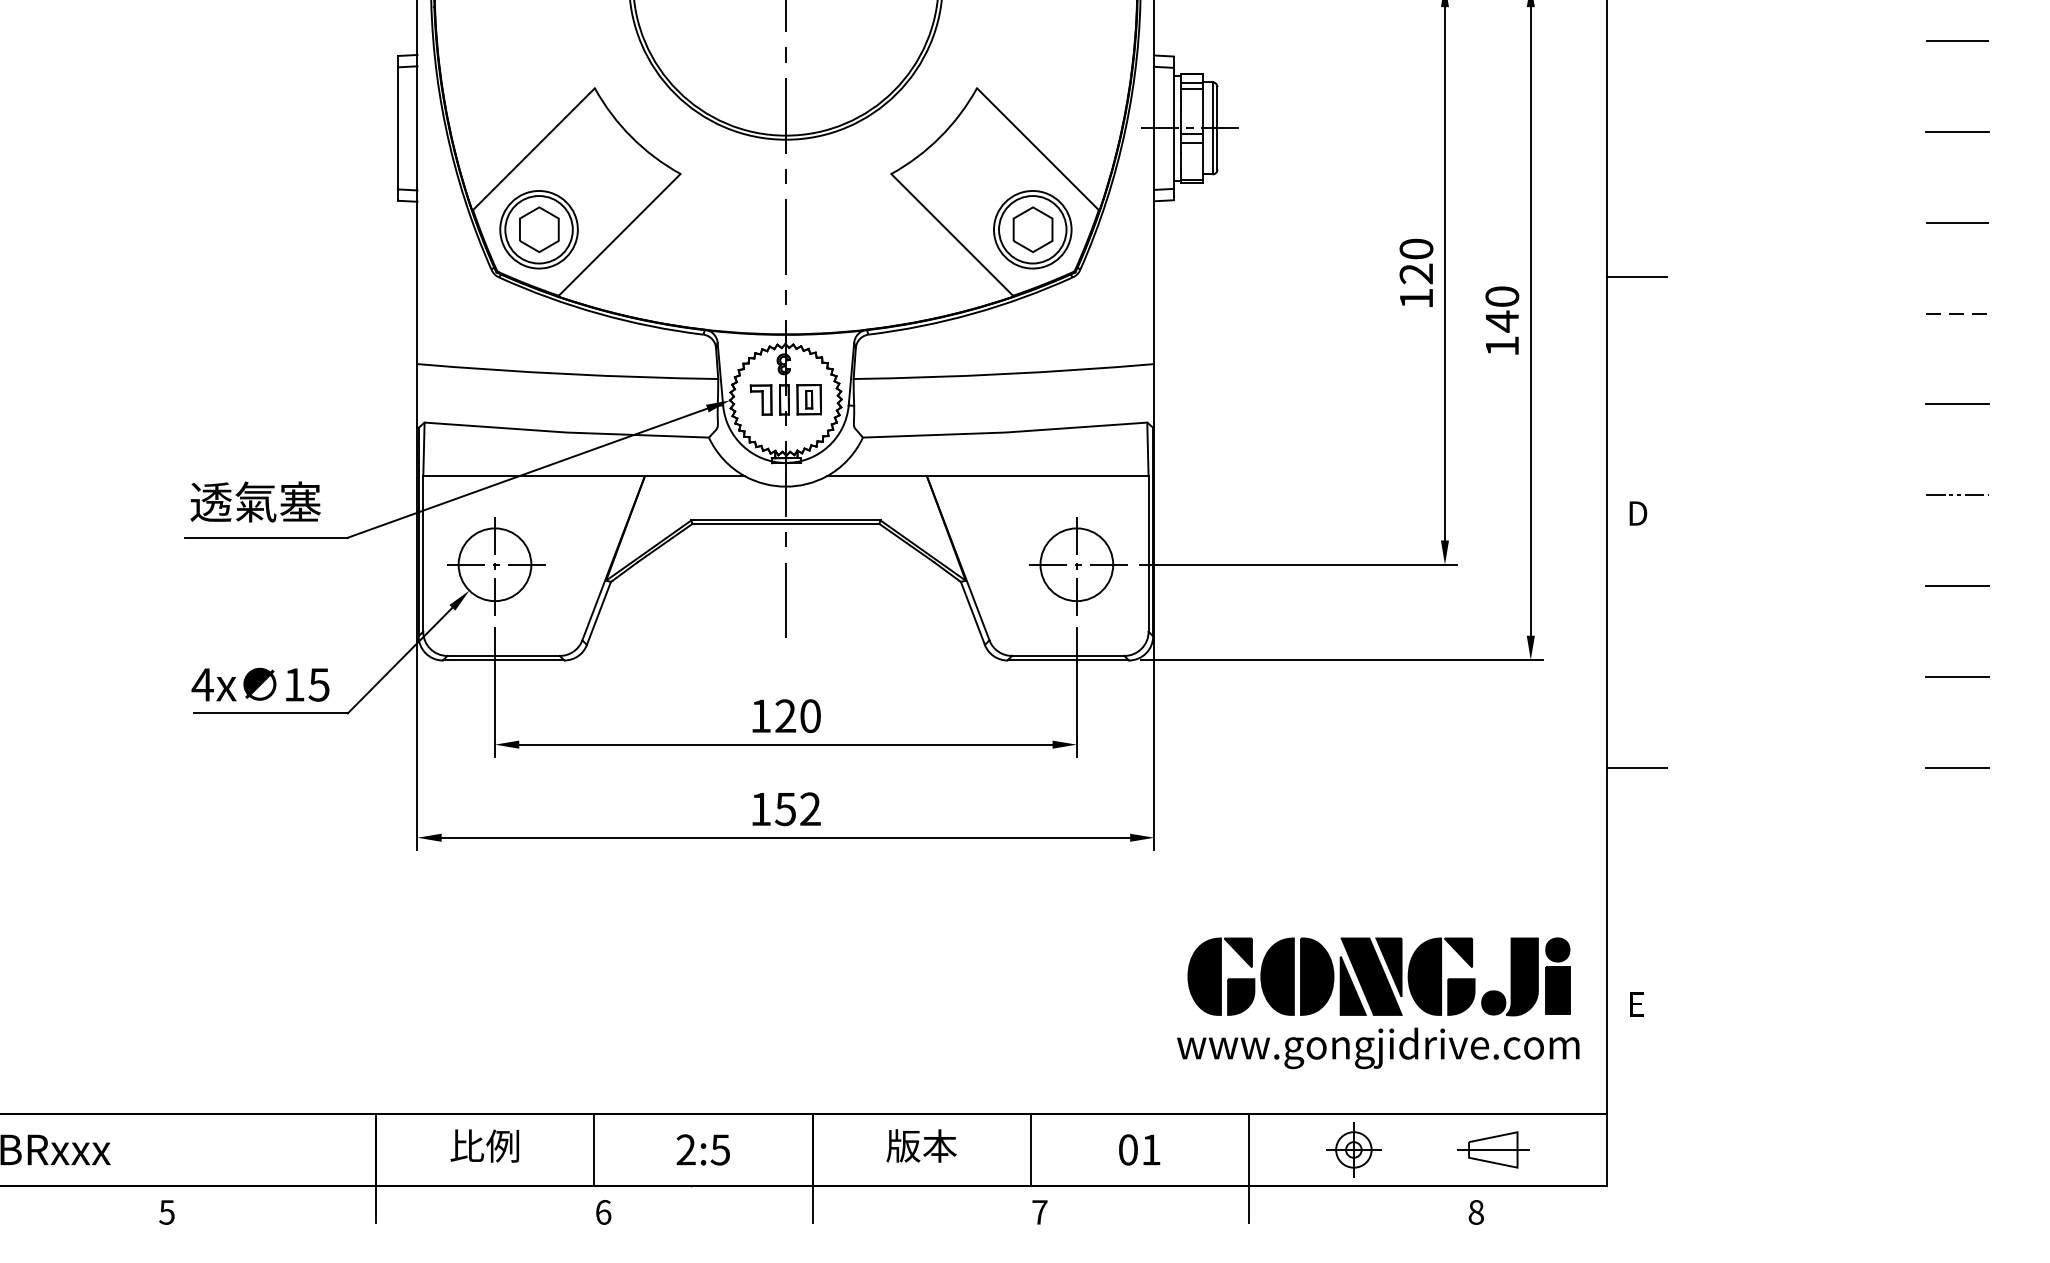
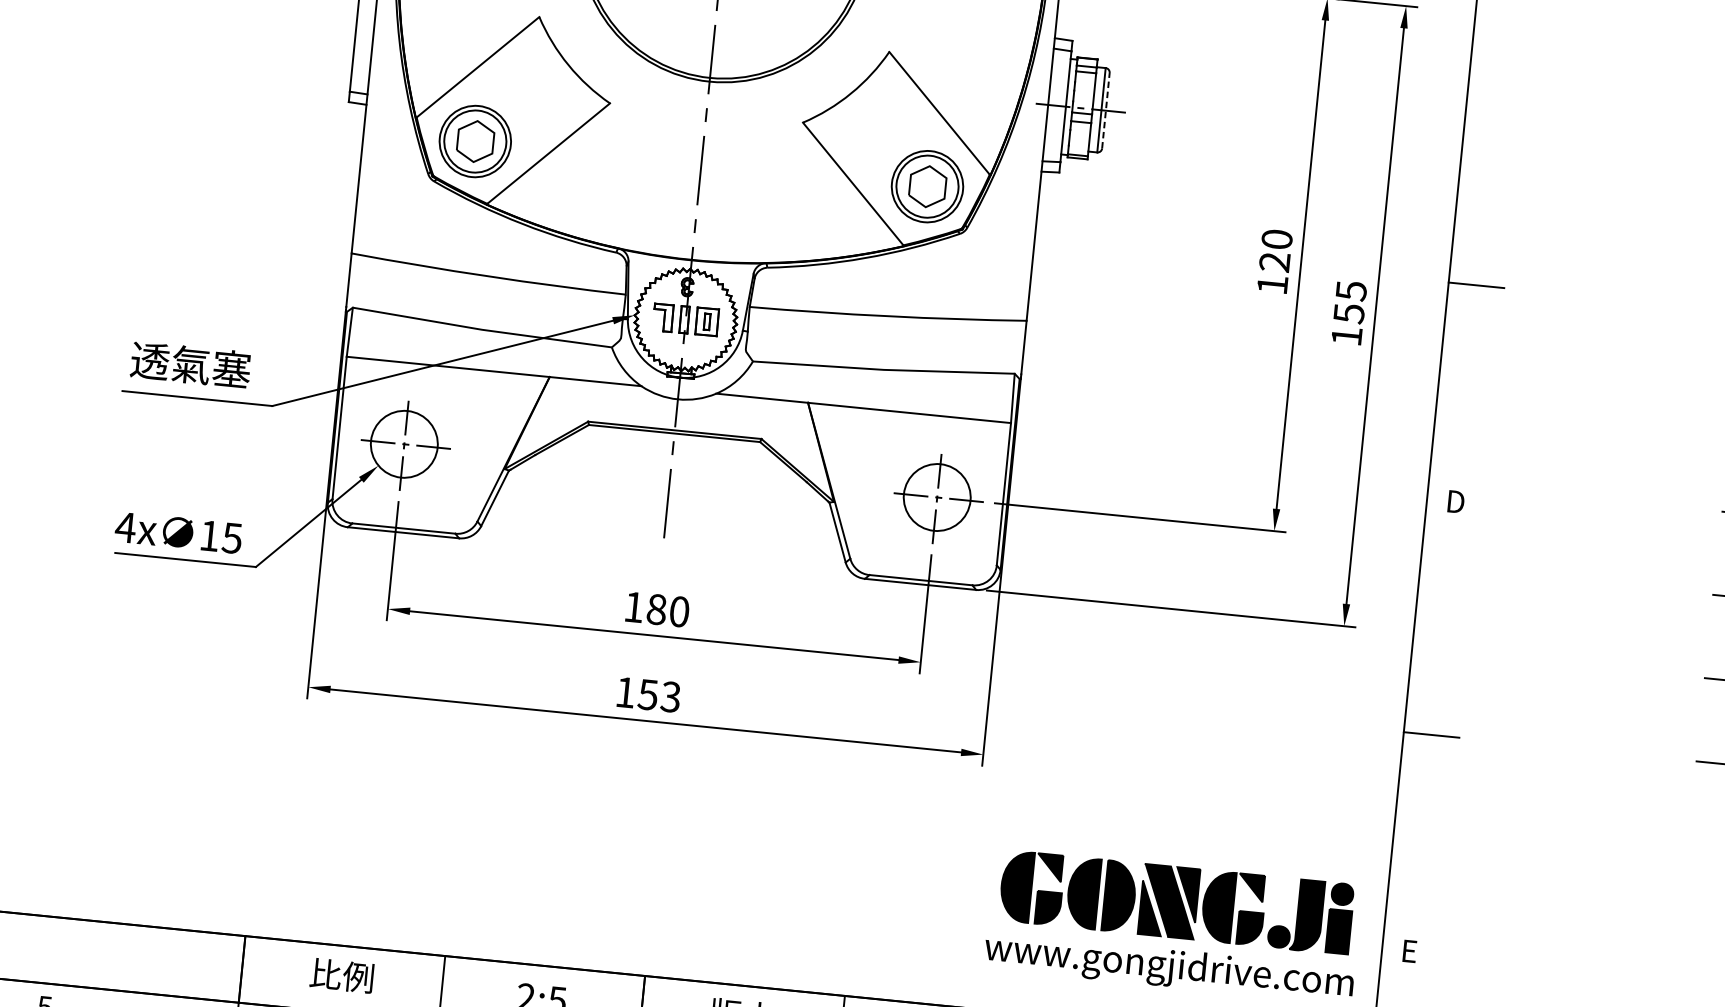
line: (1217, 127) -> (1106, 109), solid -> dashed
text: (1502, 309) -> (1350, 302), 140 -> 155
text: (785, 716) -> (656, 609), 120 -> 180
text: (809, 809) -> (670, 697), 152 -> 153

